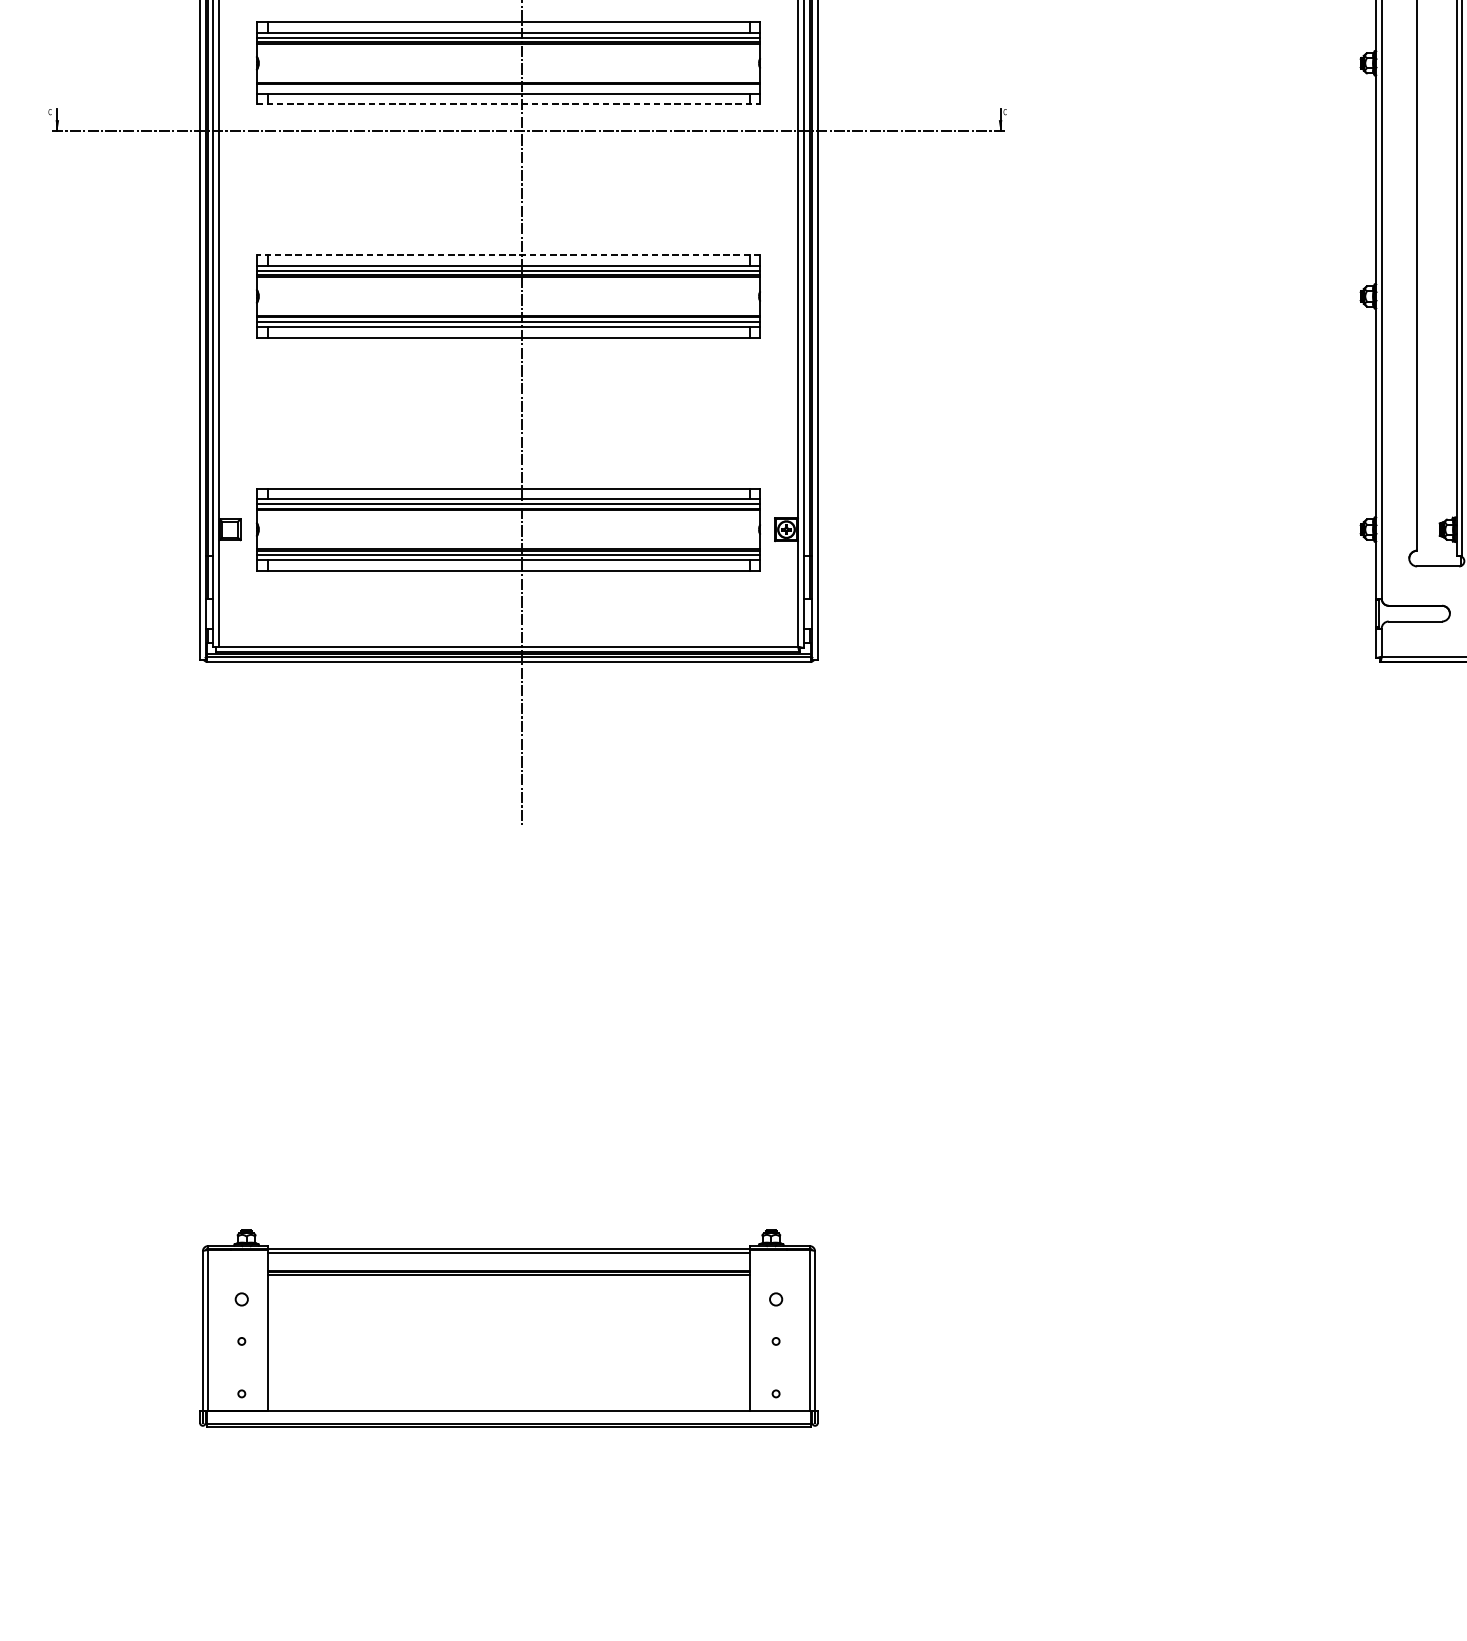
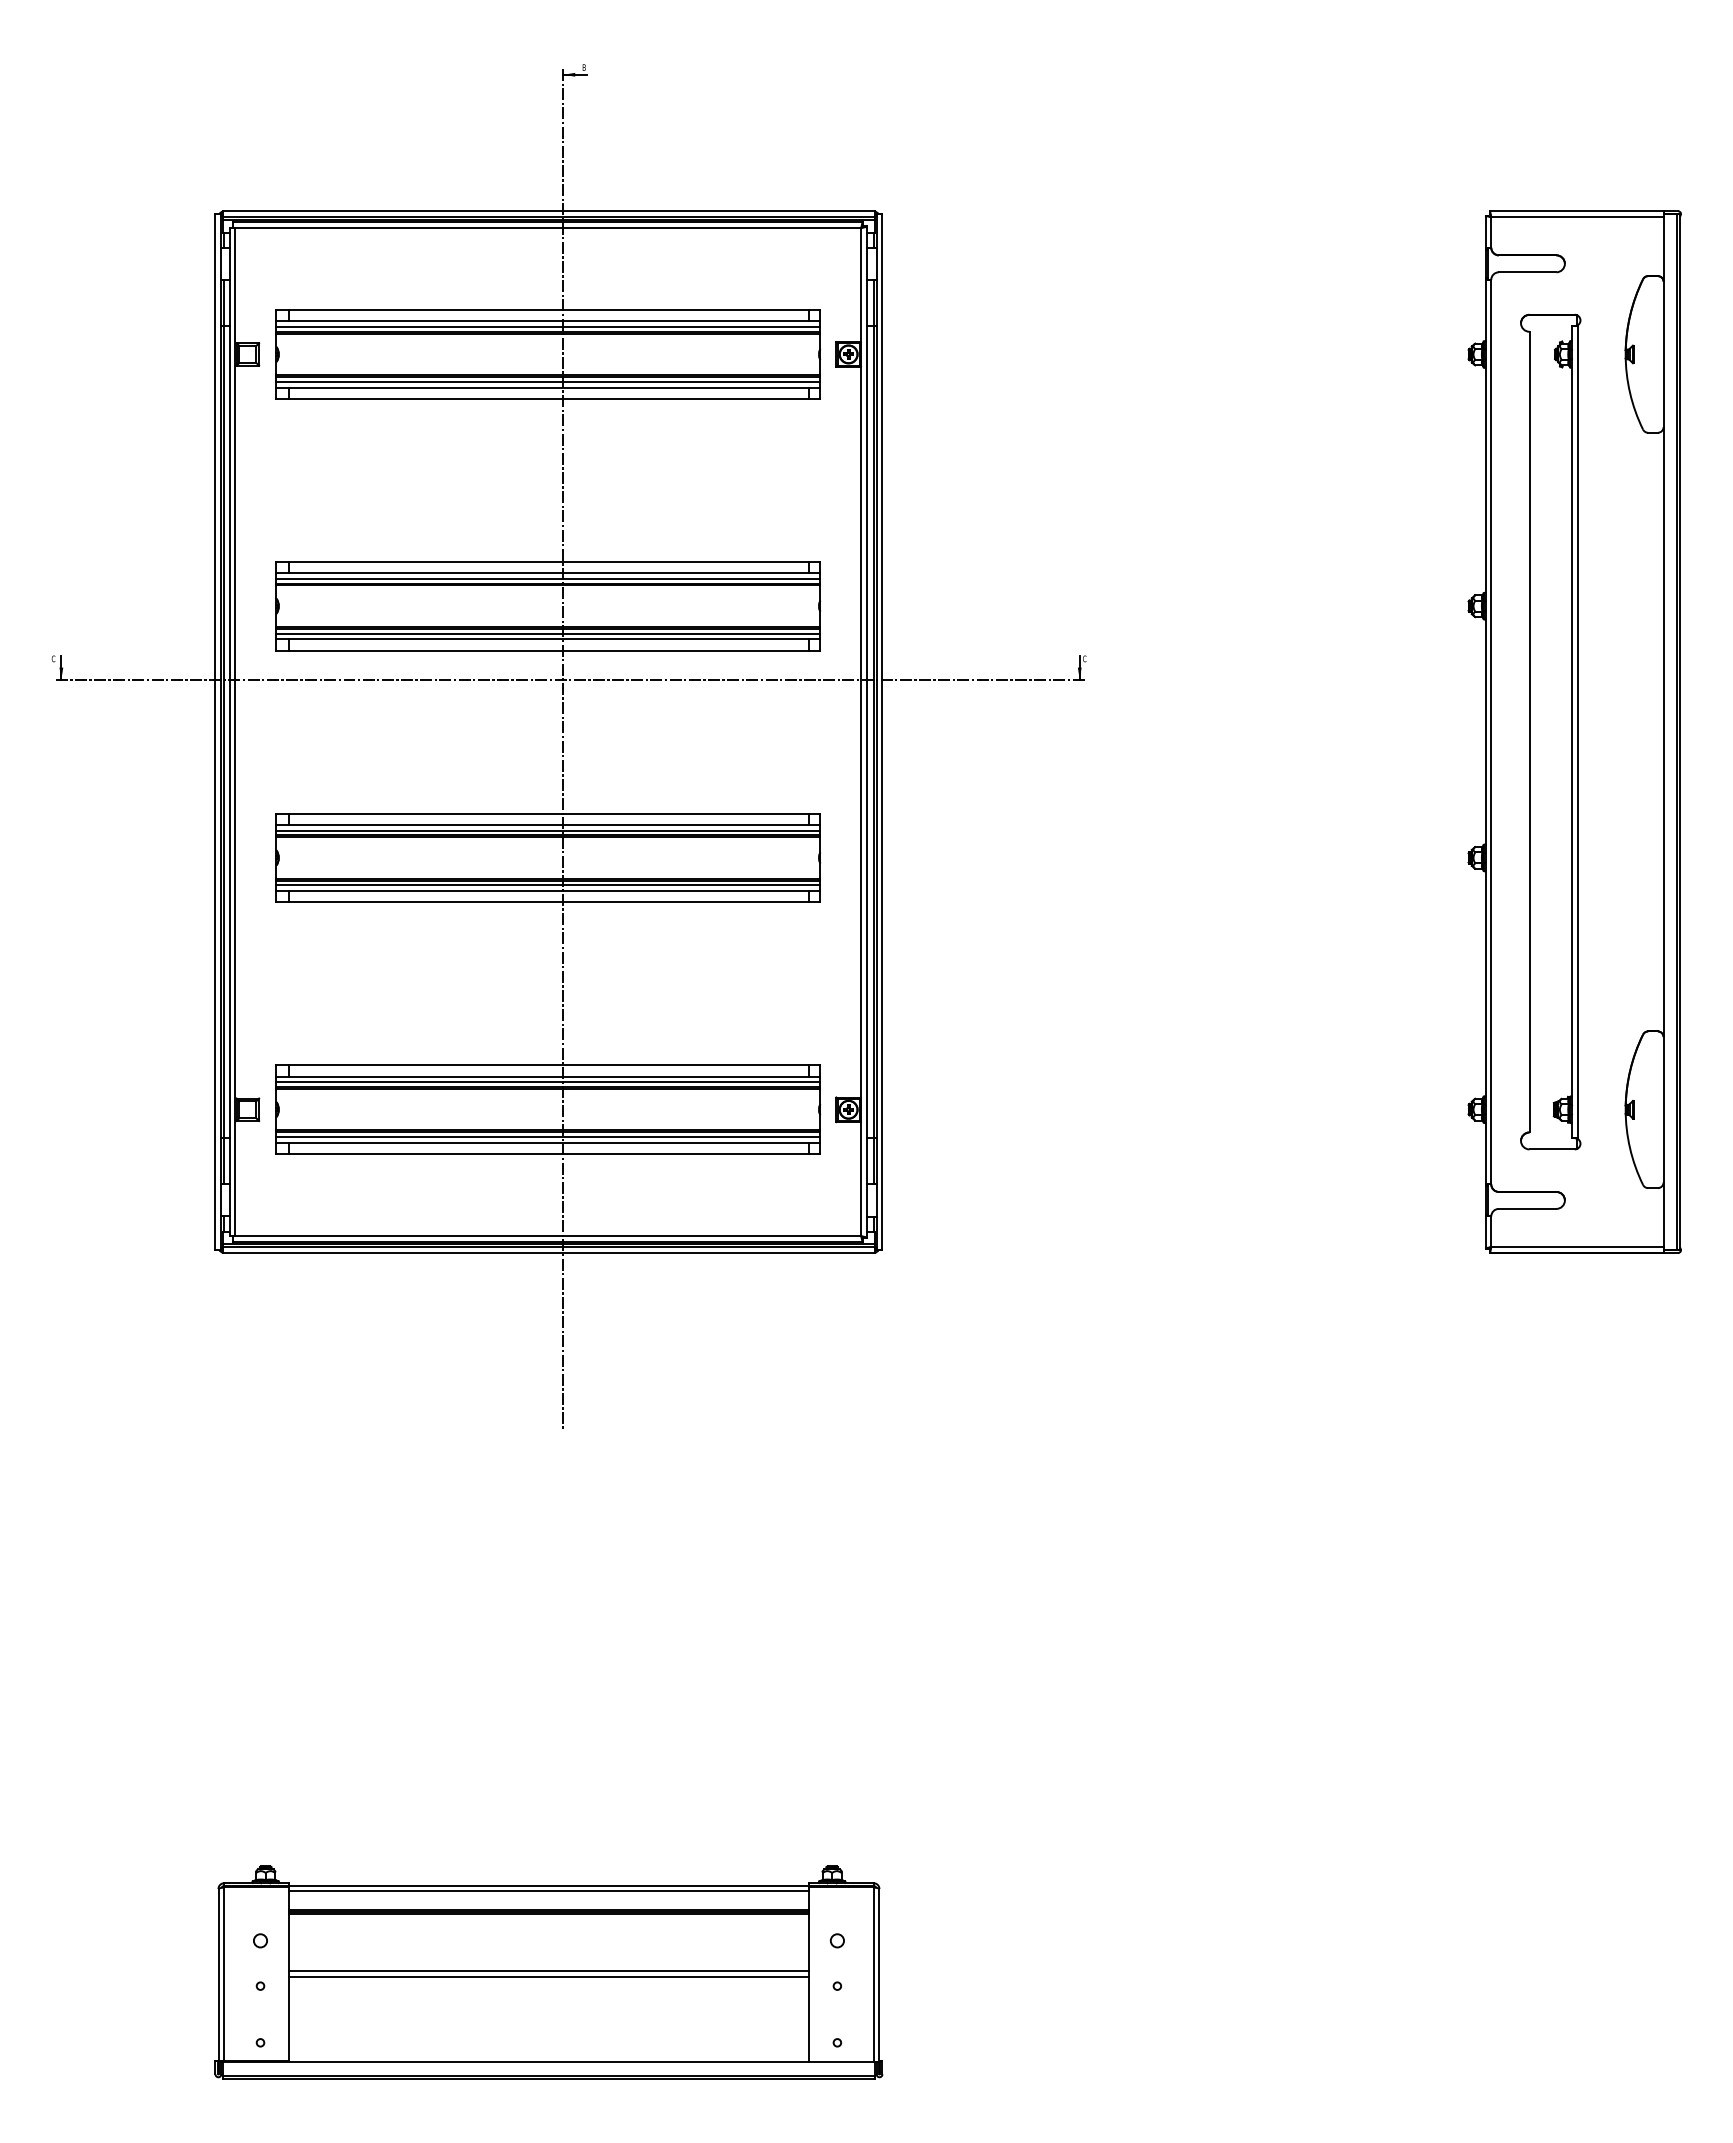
line: (508, 88) -> (548, 633), added
line: (508, 104) -> (548, 650), dashed -> solid
line: (508, 255) -> (548, 813), dashed -> solid
line: (508, 1327) -> (548, 1971), added
line: (508, 1332) -> (548, 1976), added

